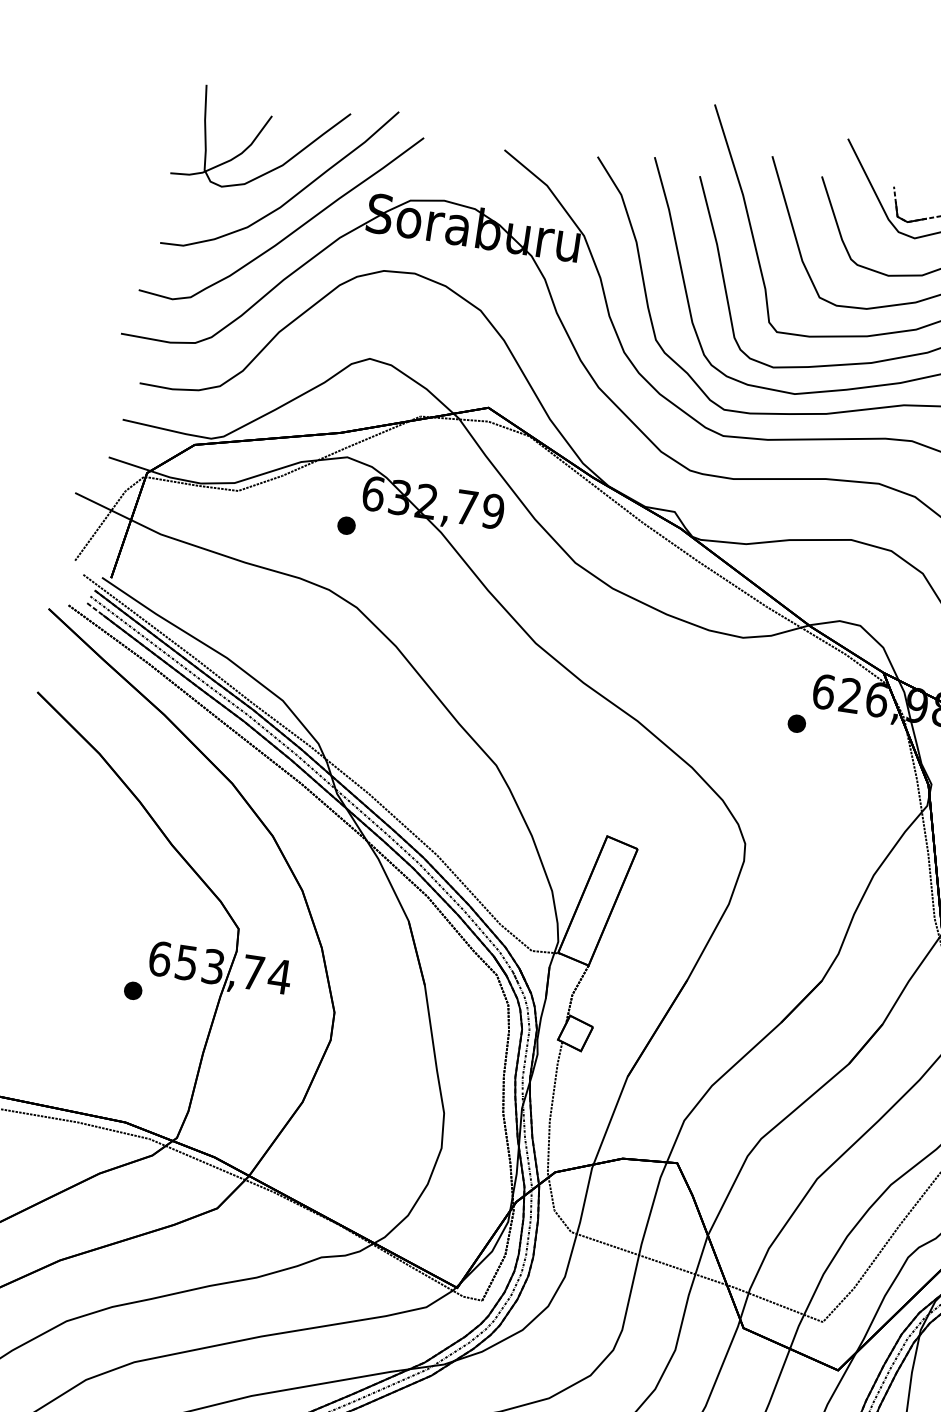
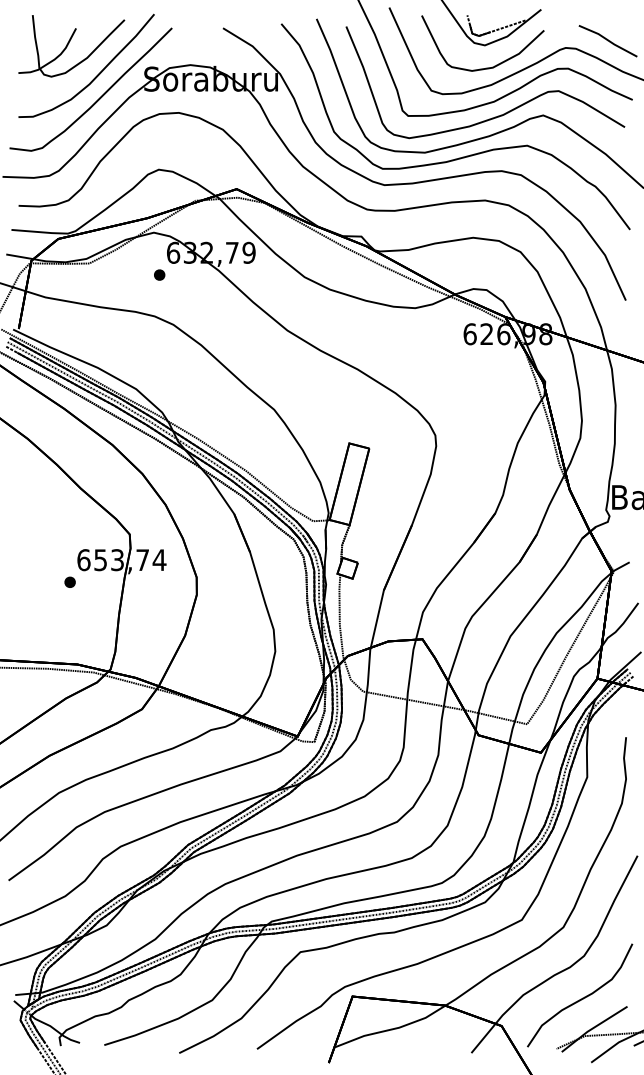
part: (795, 723) -> (455, 356), removed

